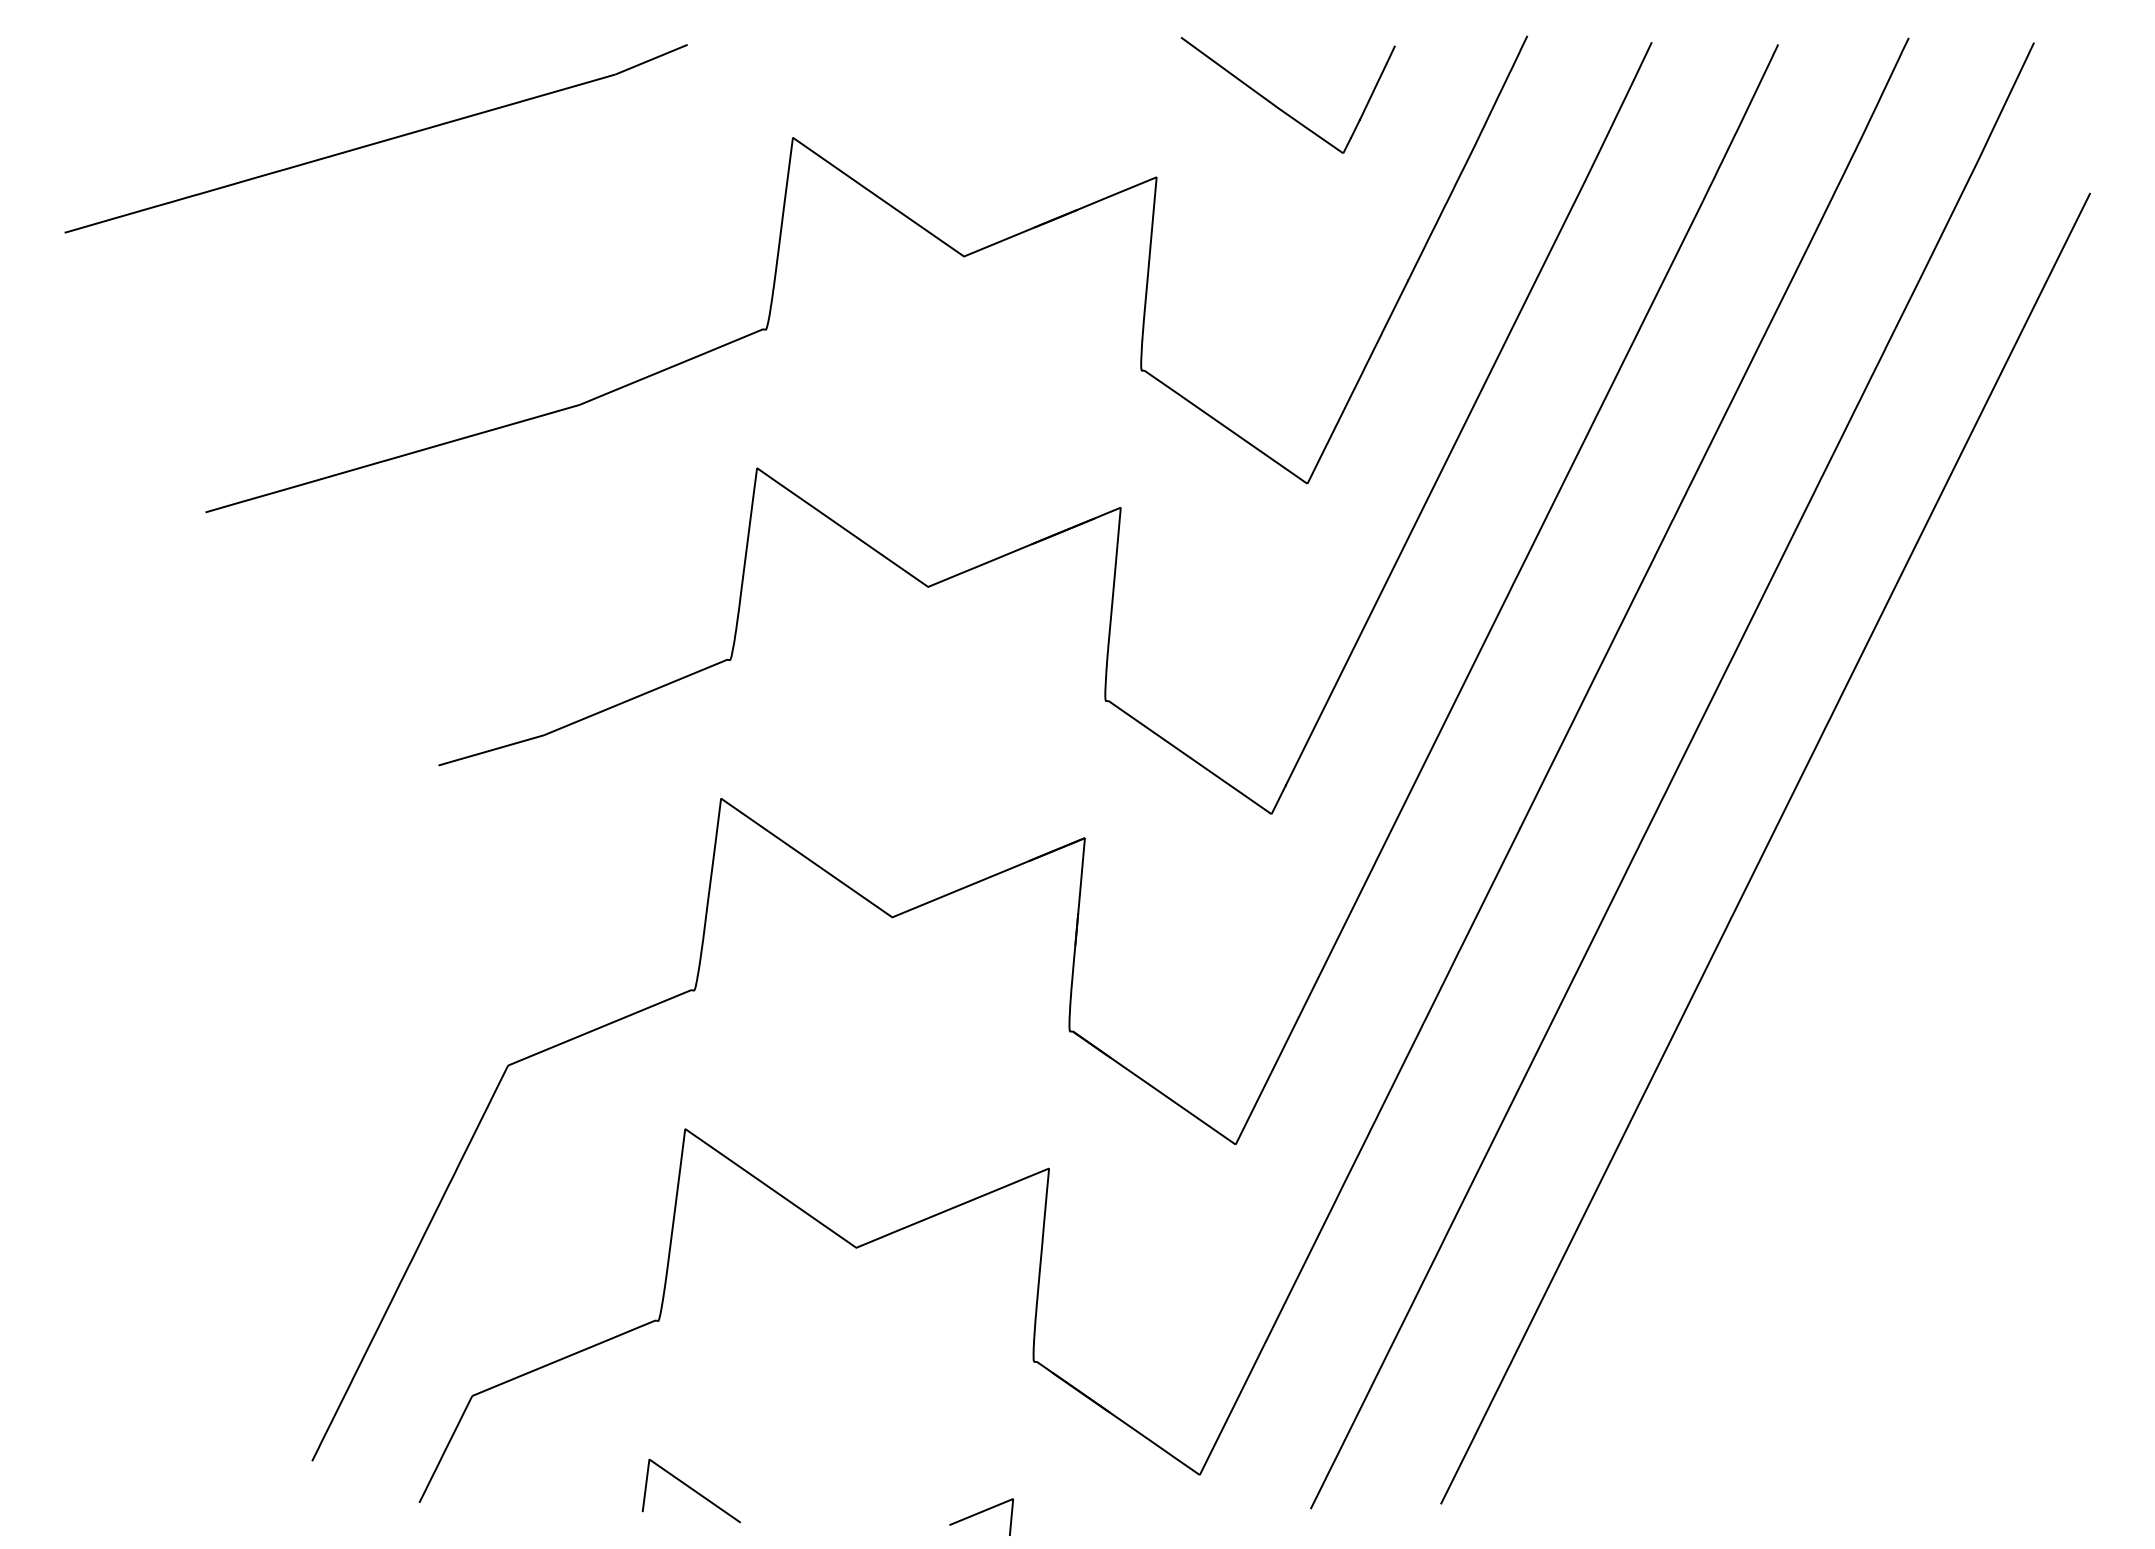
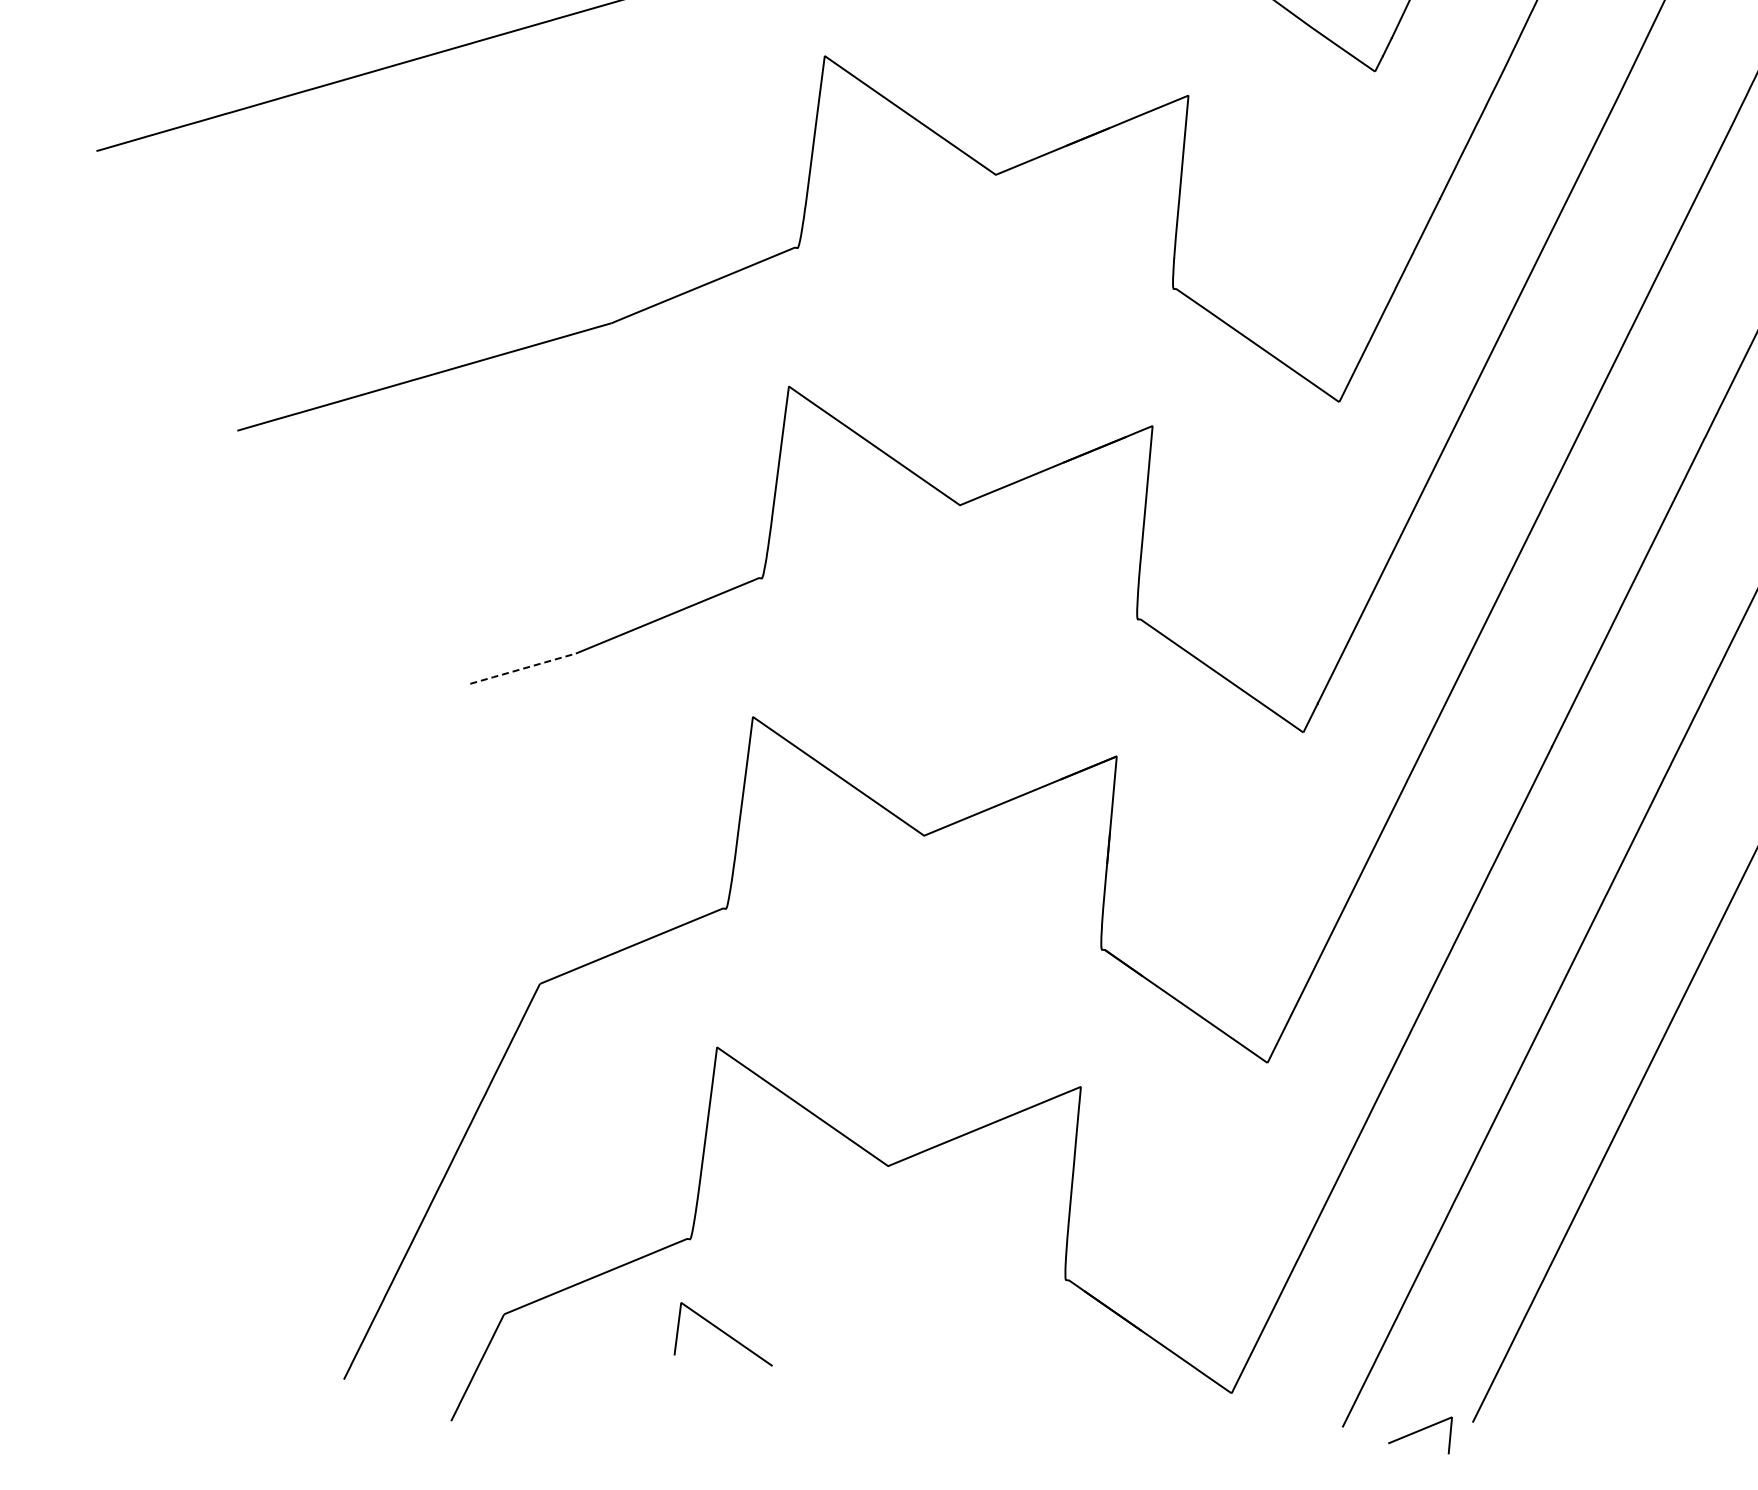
line: (490, 750) -> (522, 668), solid -> dashed
line: (690, 1489) -> (722, 1332), moved
line: (980, 1513) -> (1419, 1431), moved

